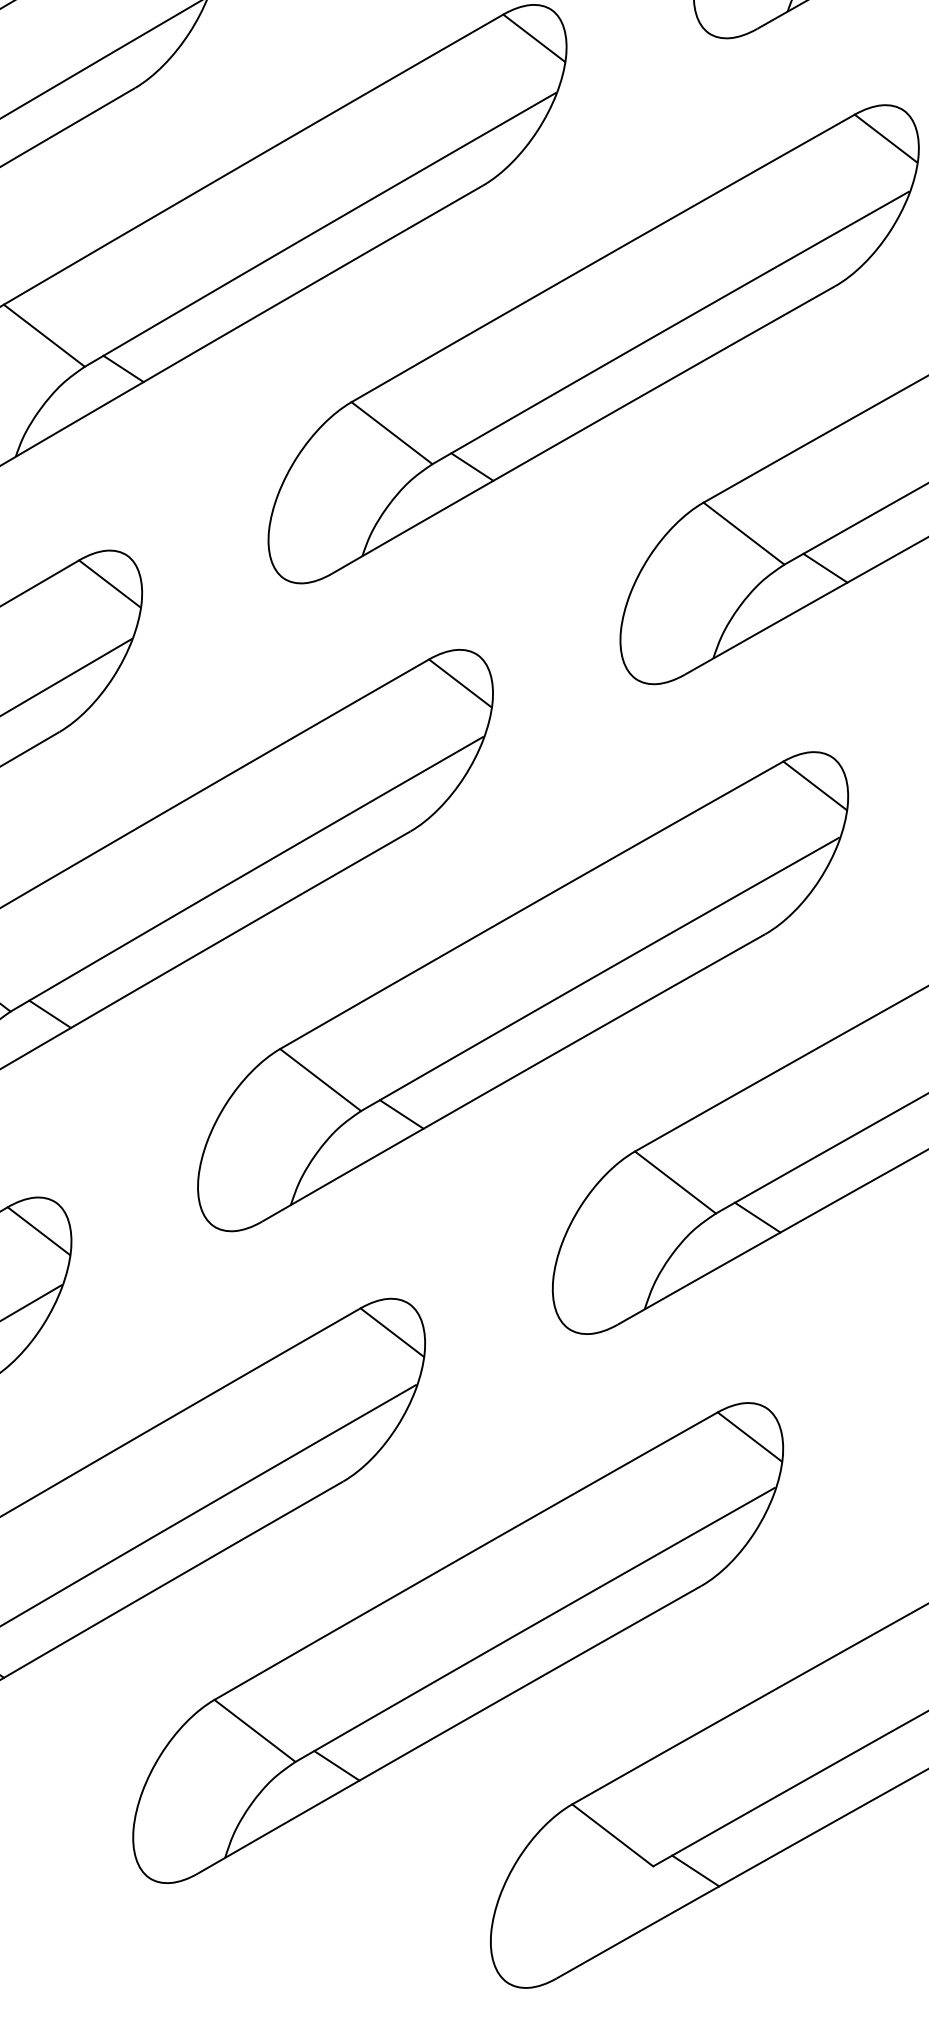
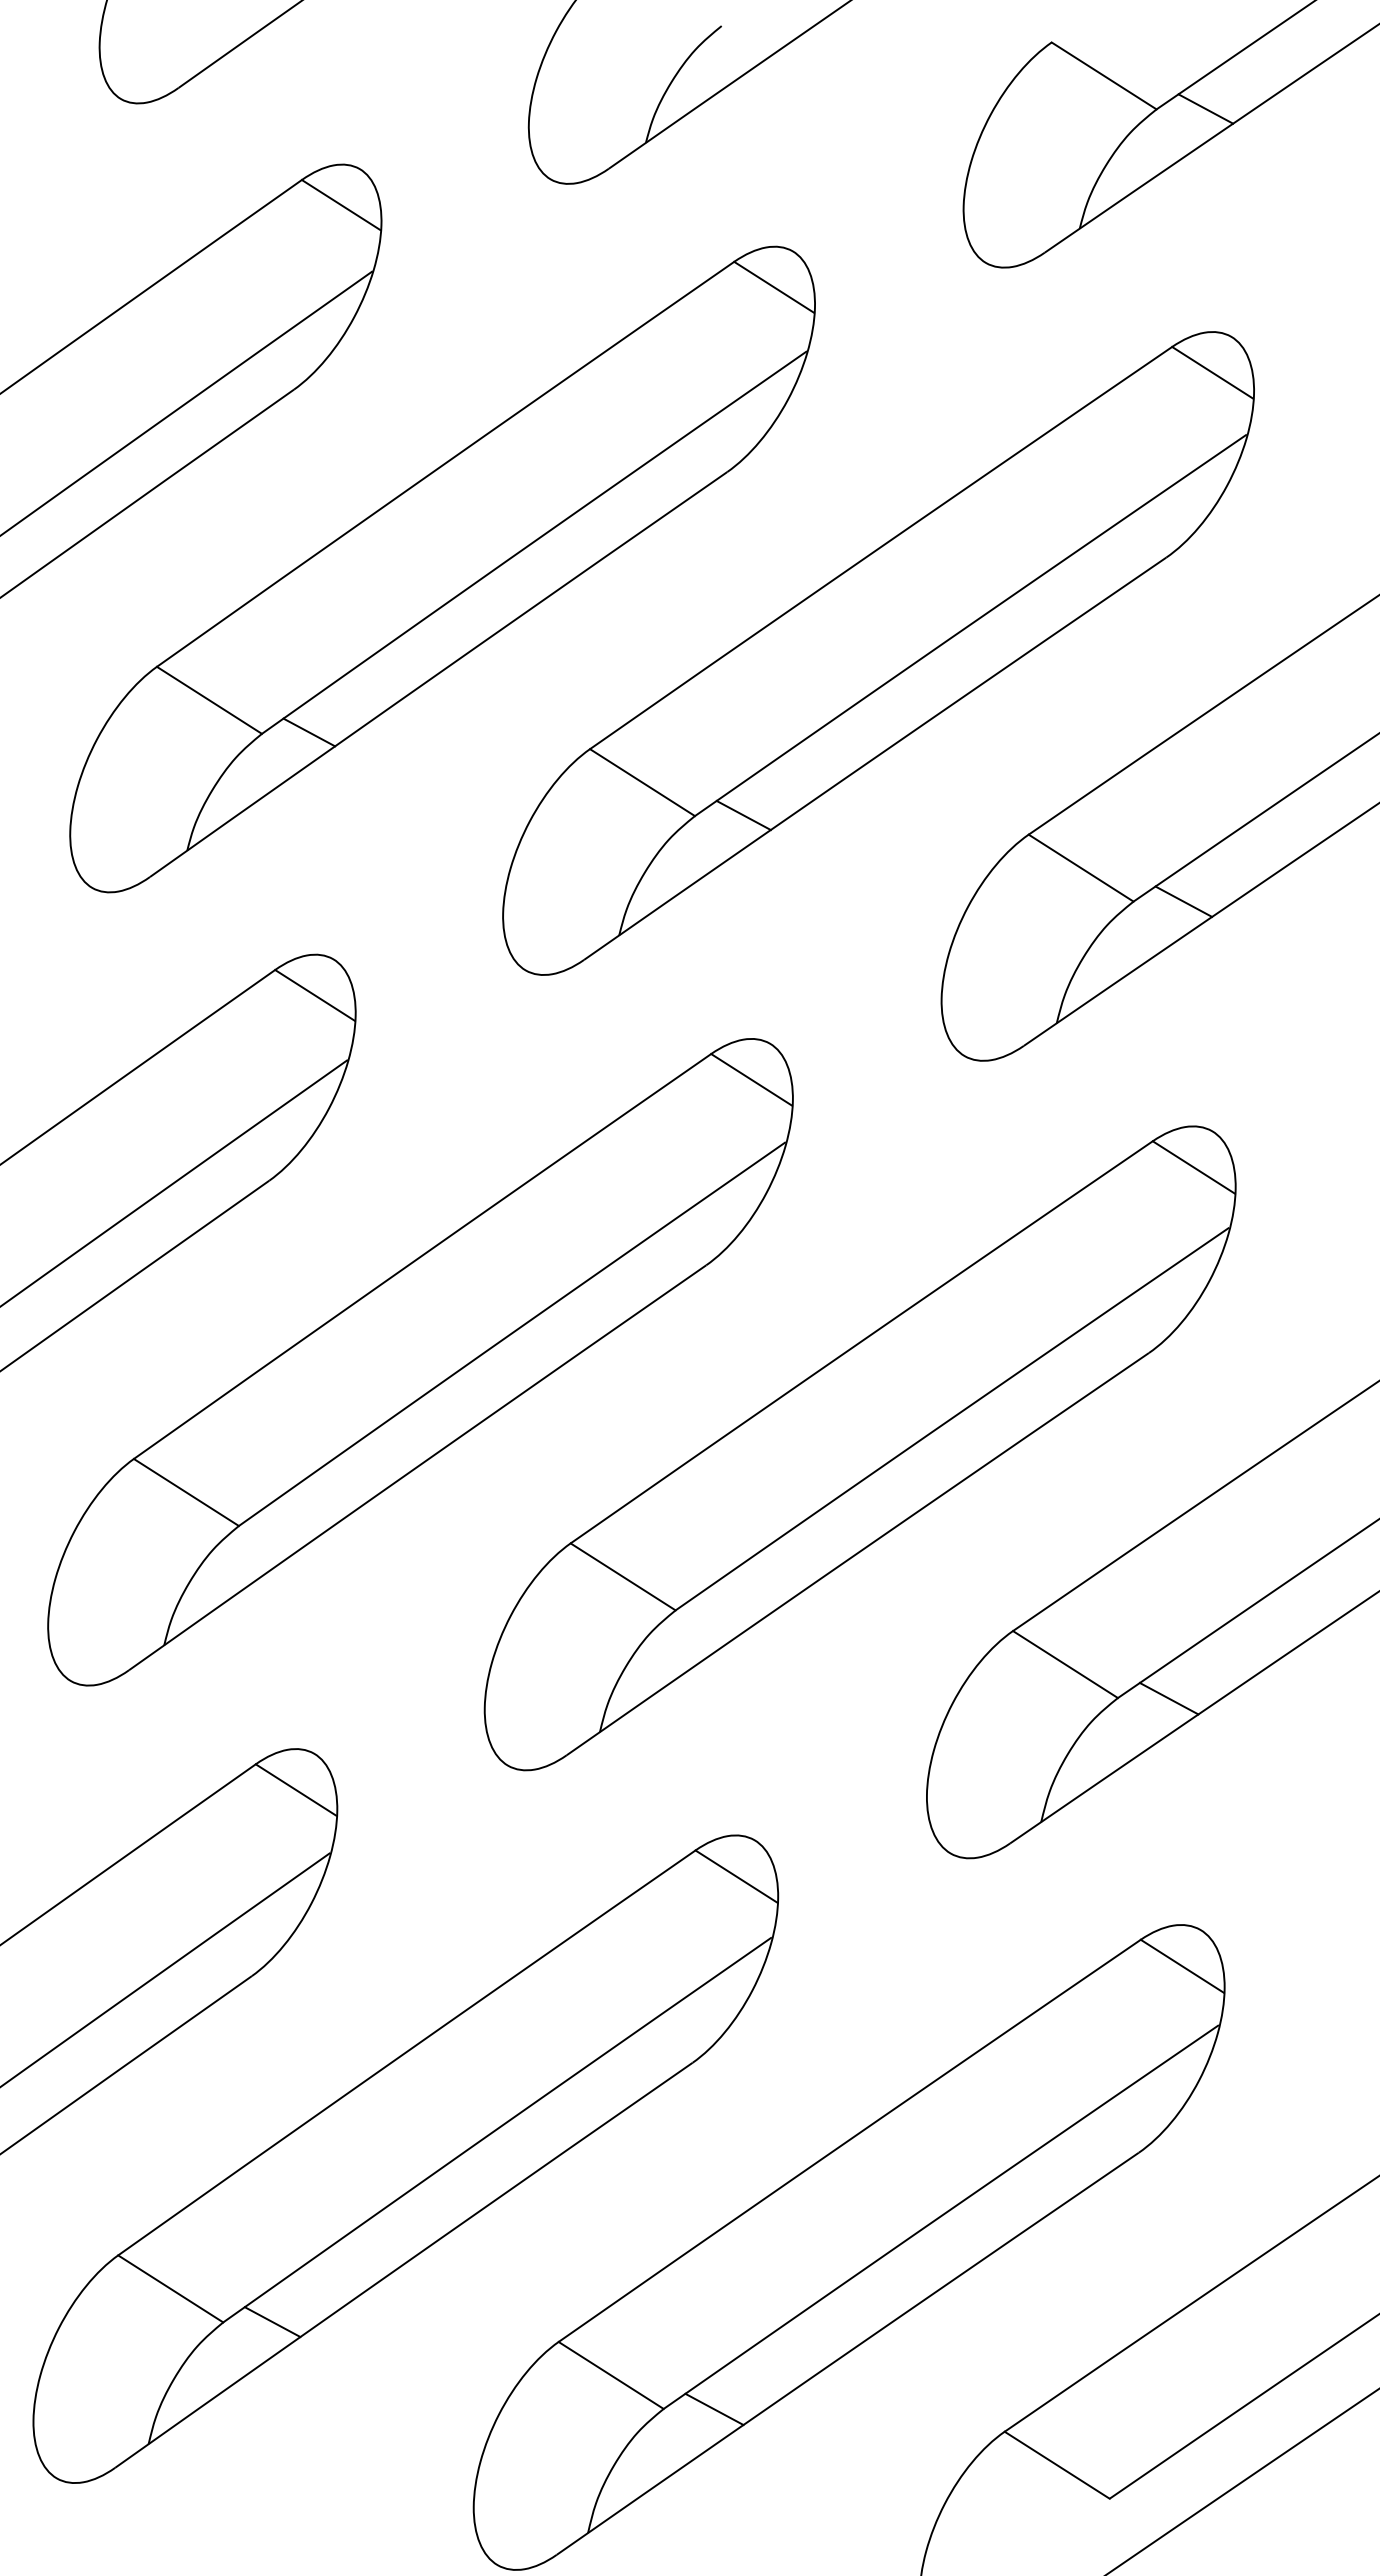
line: (50, 1013) -> (287, 1524), removed
line: (401, 1114) -> (725, 1610), removed
line: (695, 1870) -> (1161, 2499), removed

